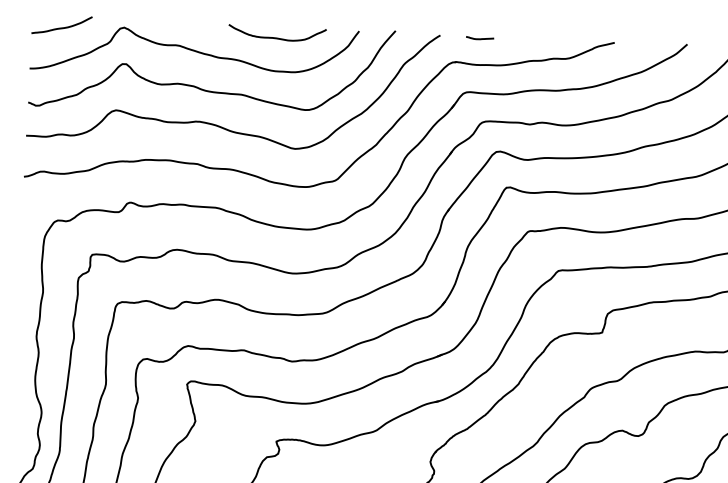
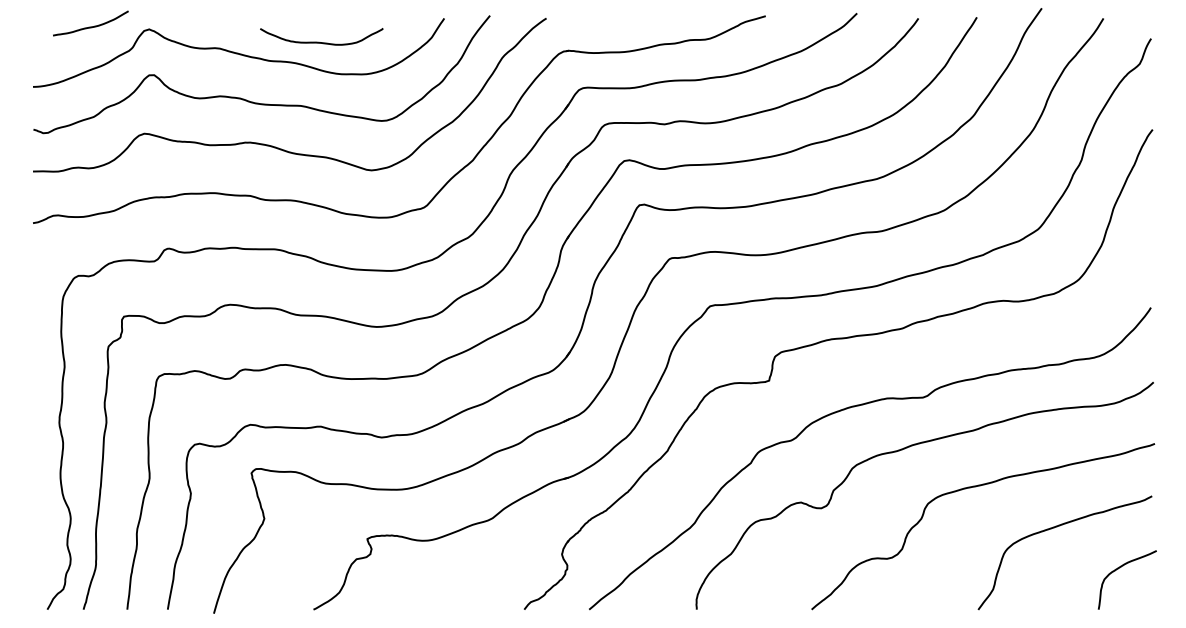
curve: (61, 27) -> (90, 26), moved
curve: (275, 37) -> (319, 41), moved
curve: (480, 38) -> (596, 19), removed

